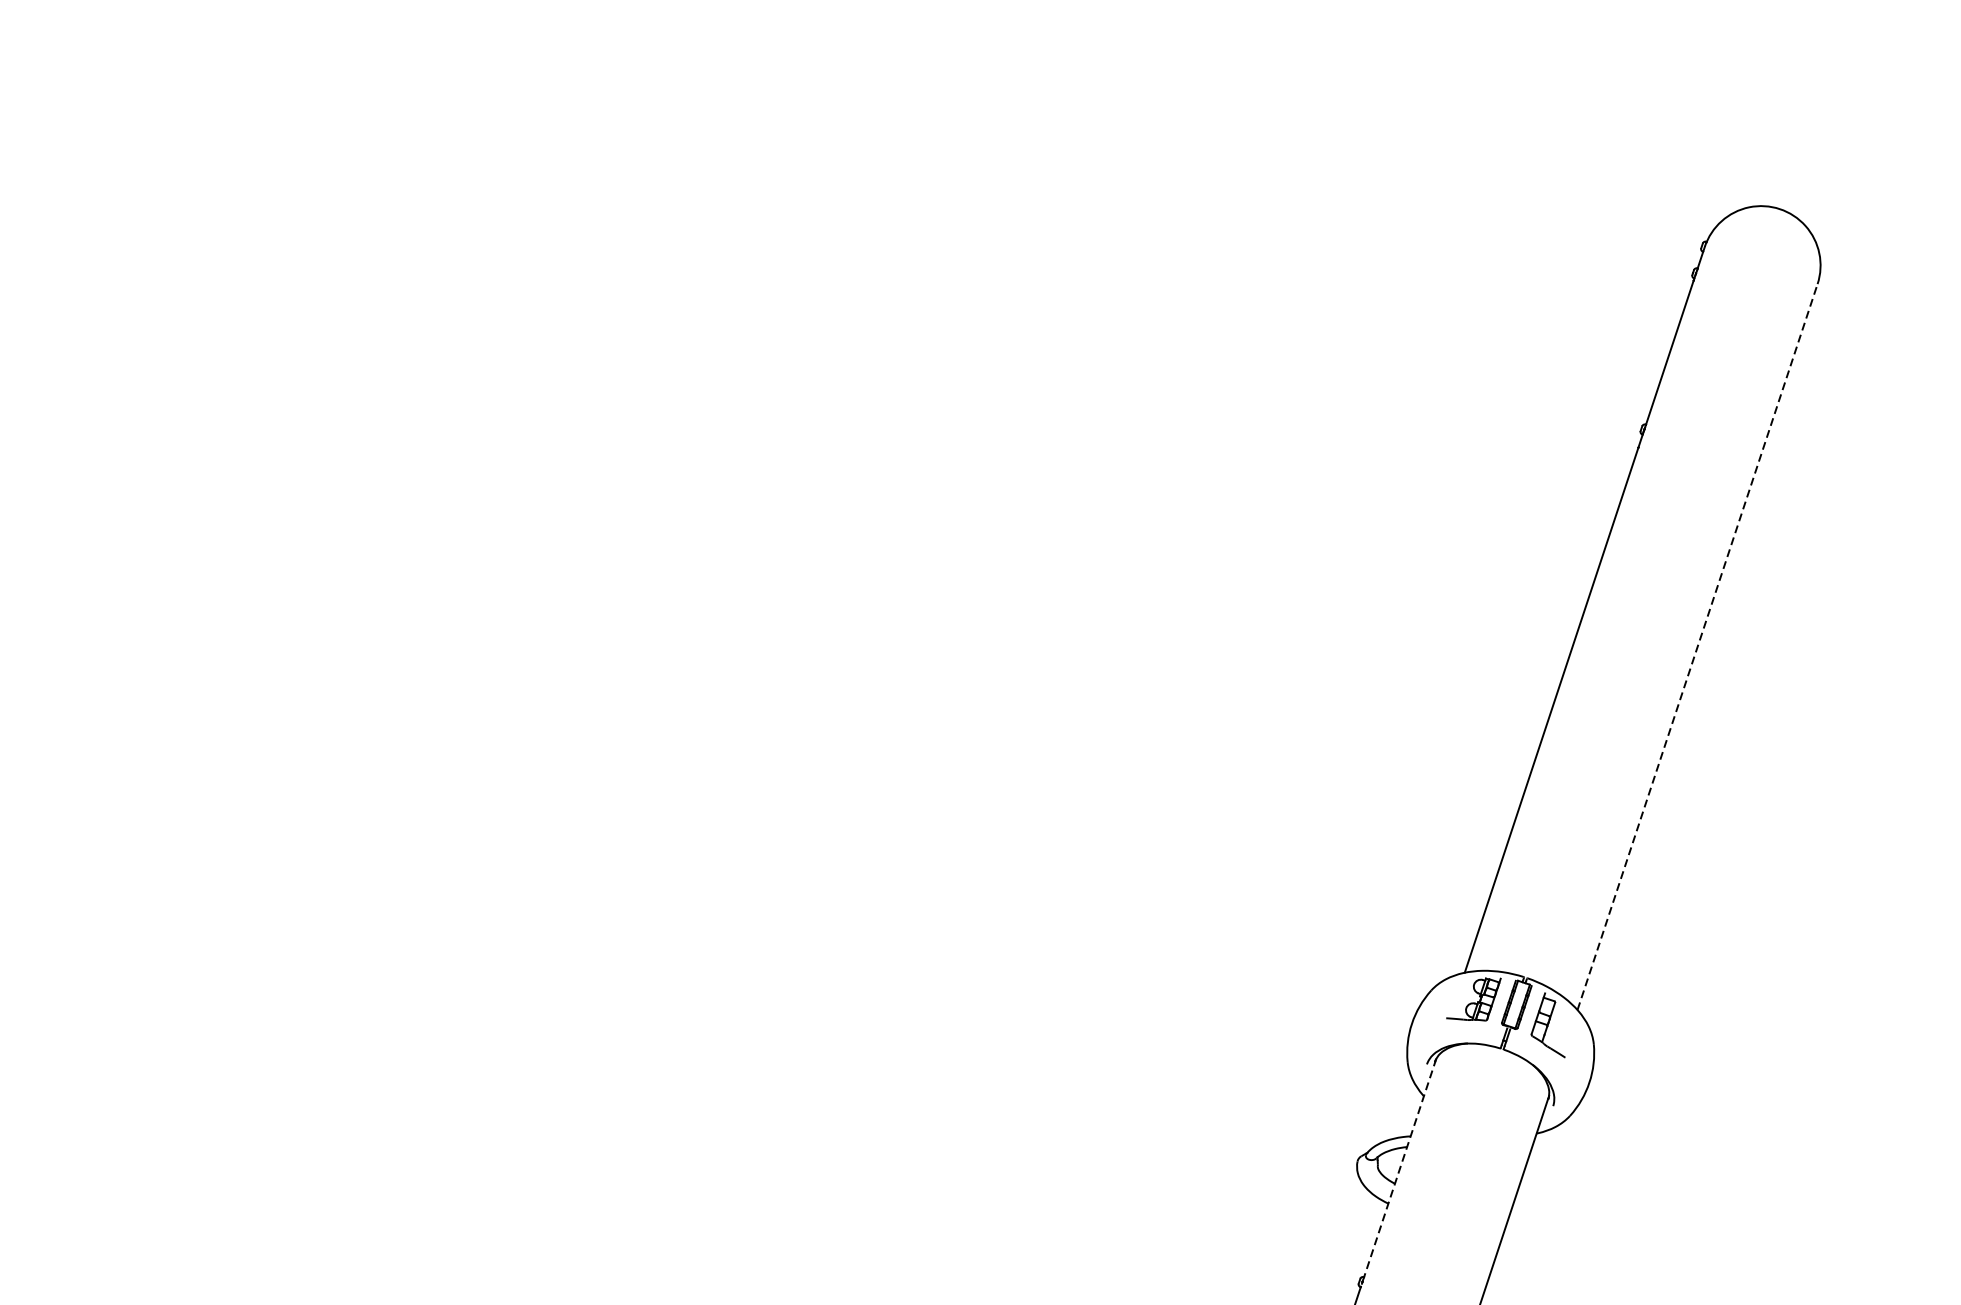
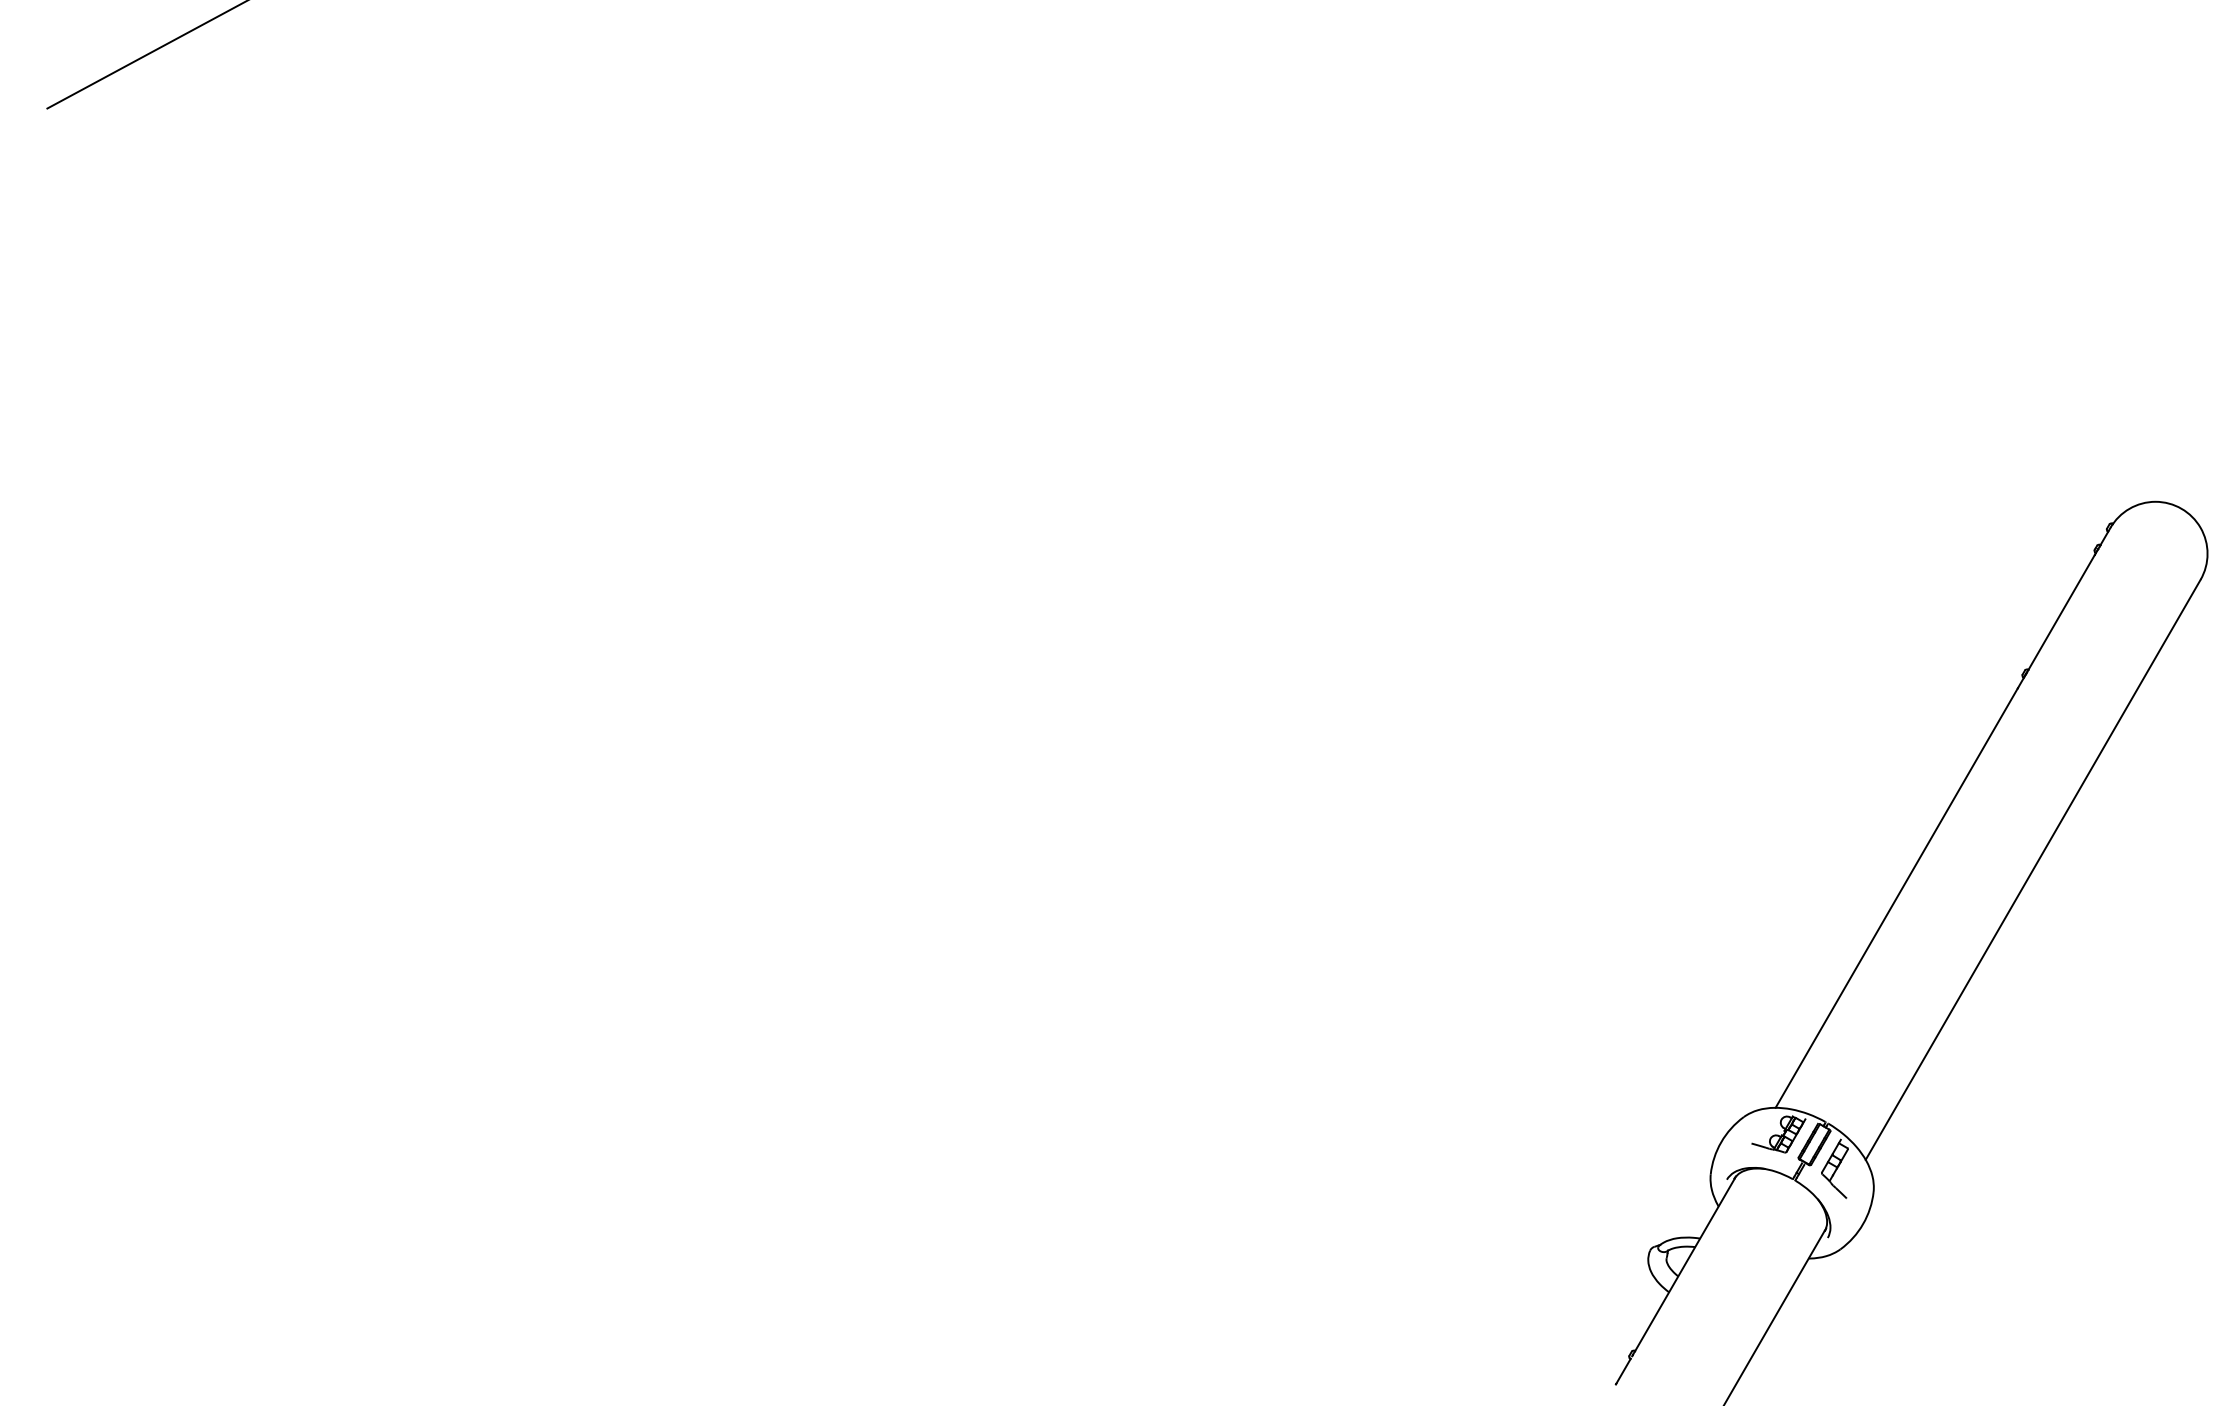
line: (1697, 646) -> (2033, 869), dashed -> solid
line: (1400, 1167) -> (1685, 1263), dashed -> solid

